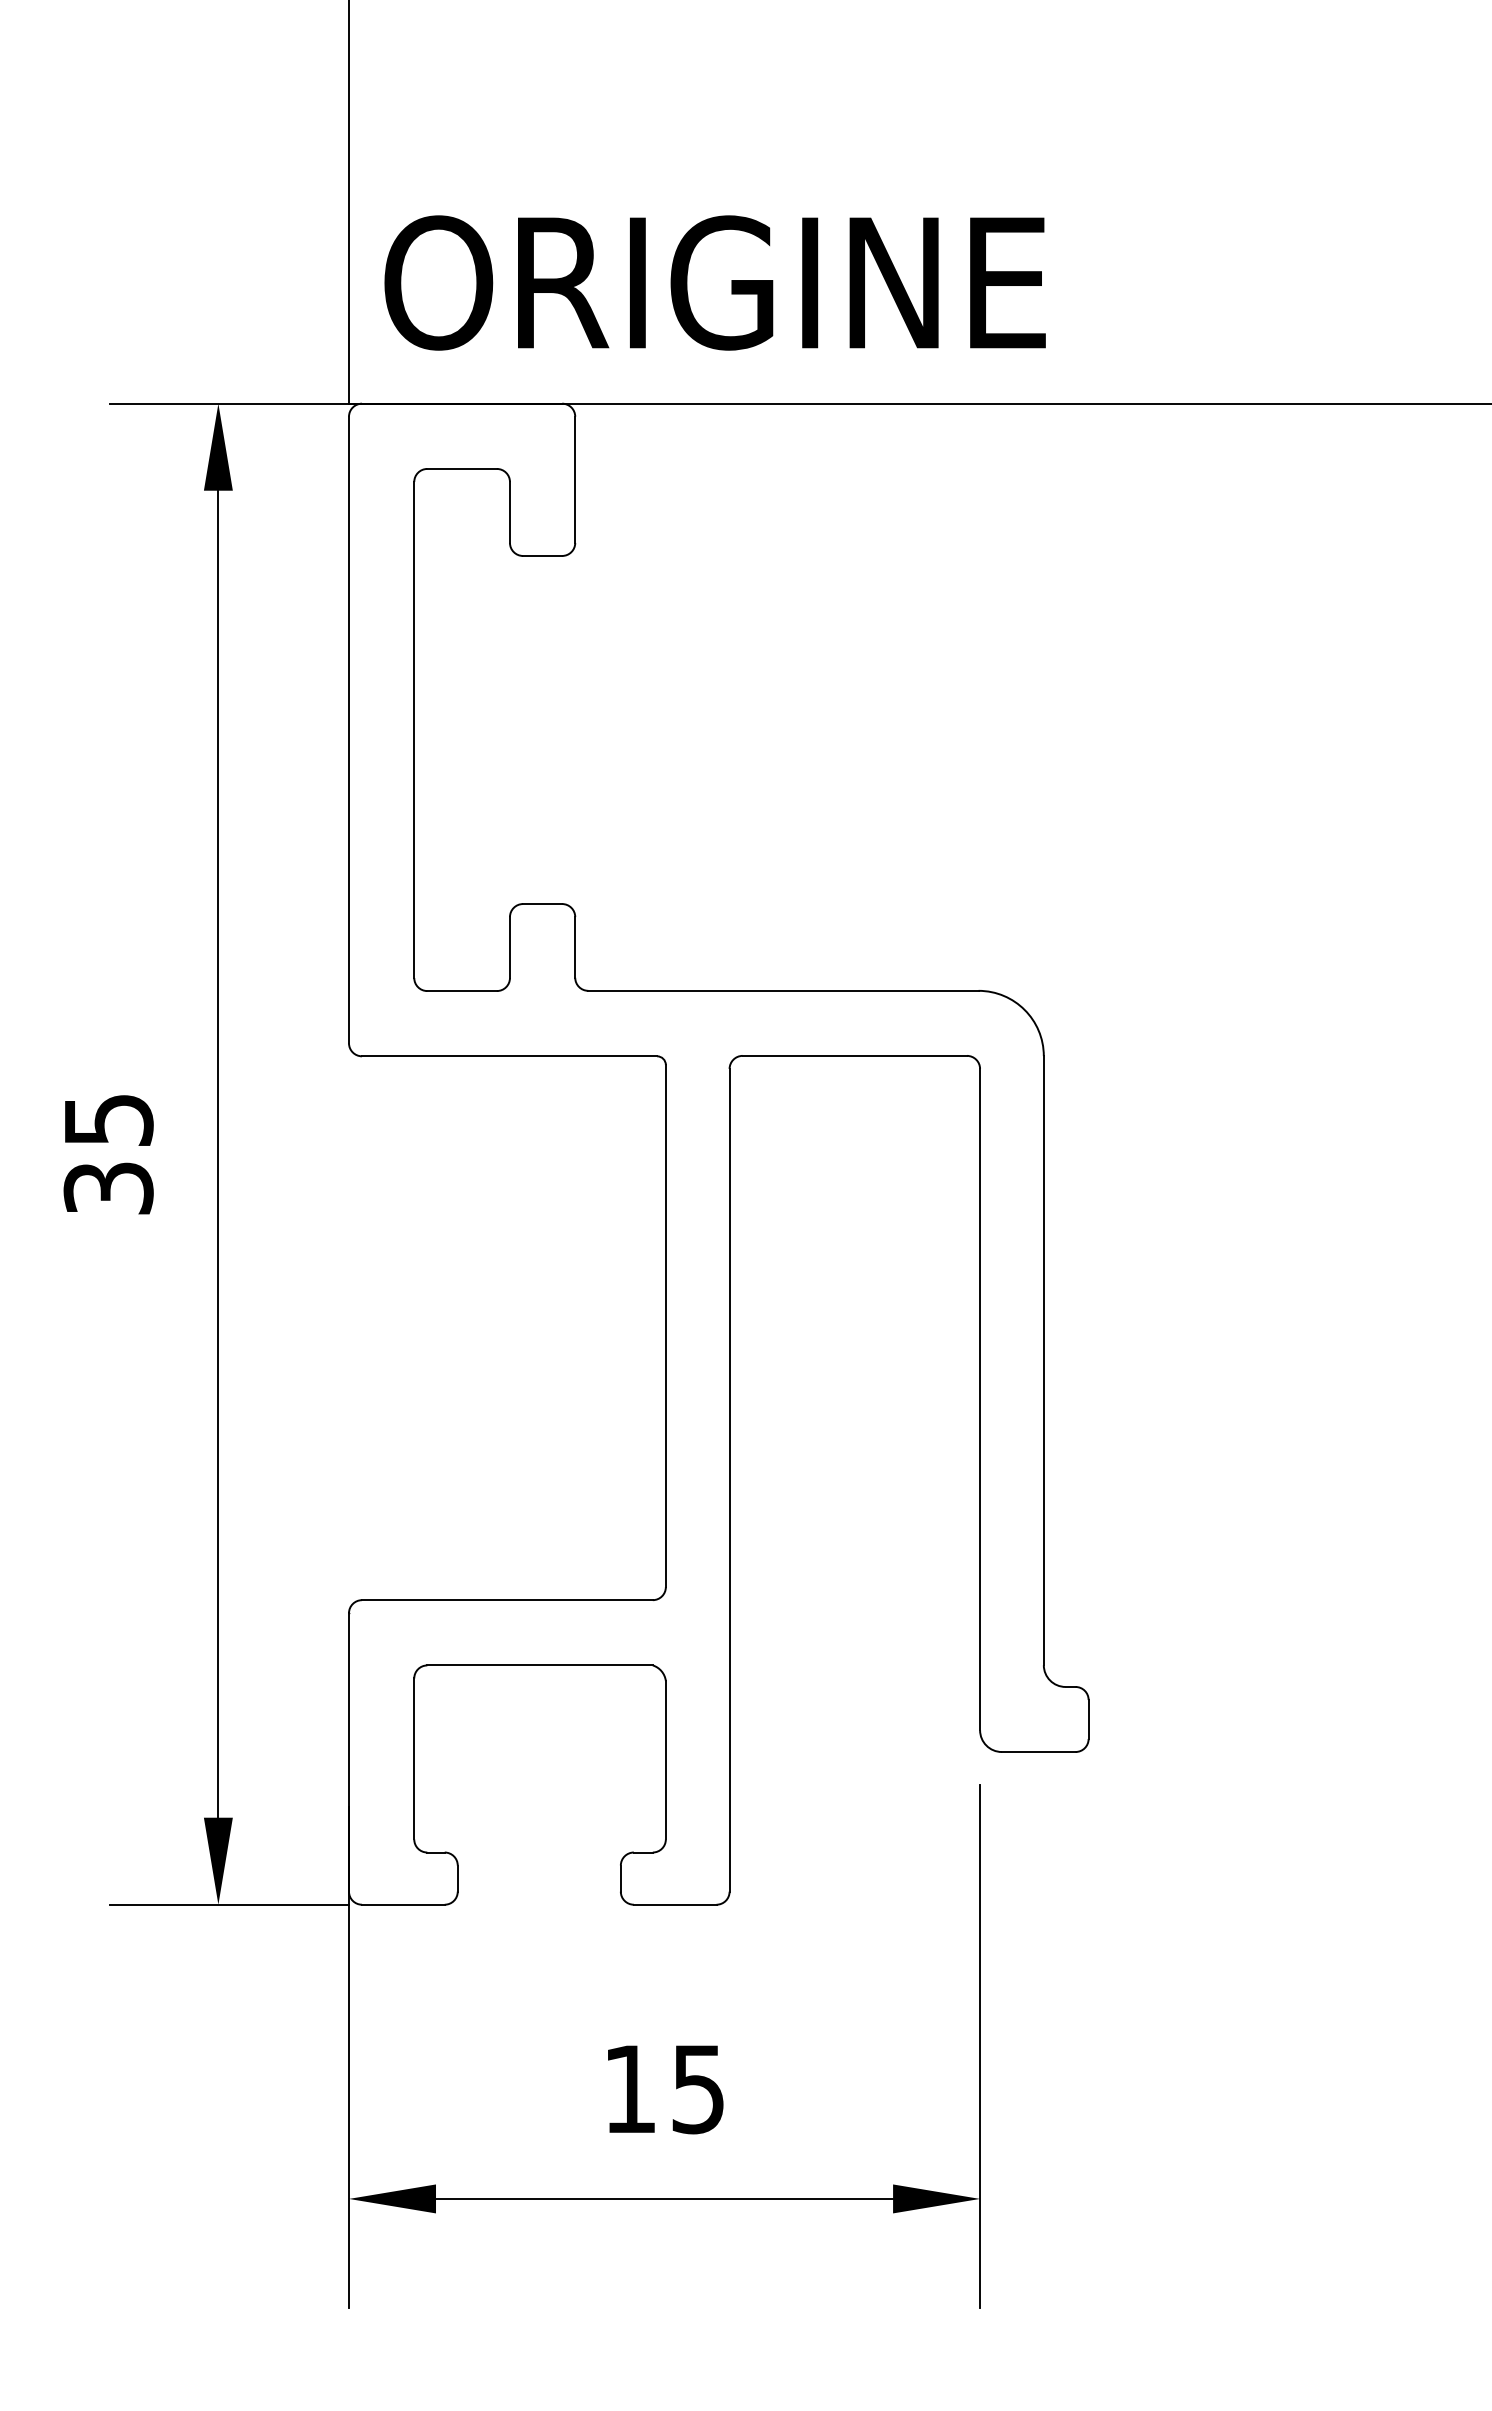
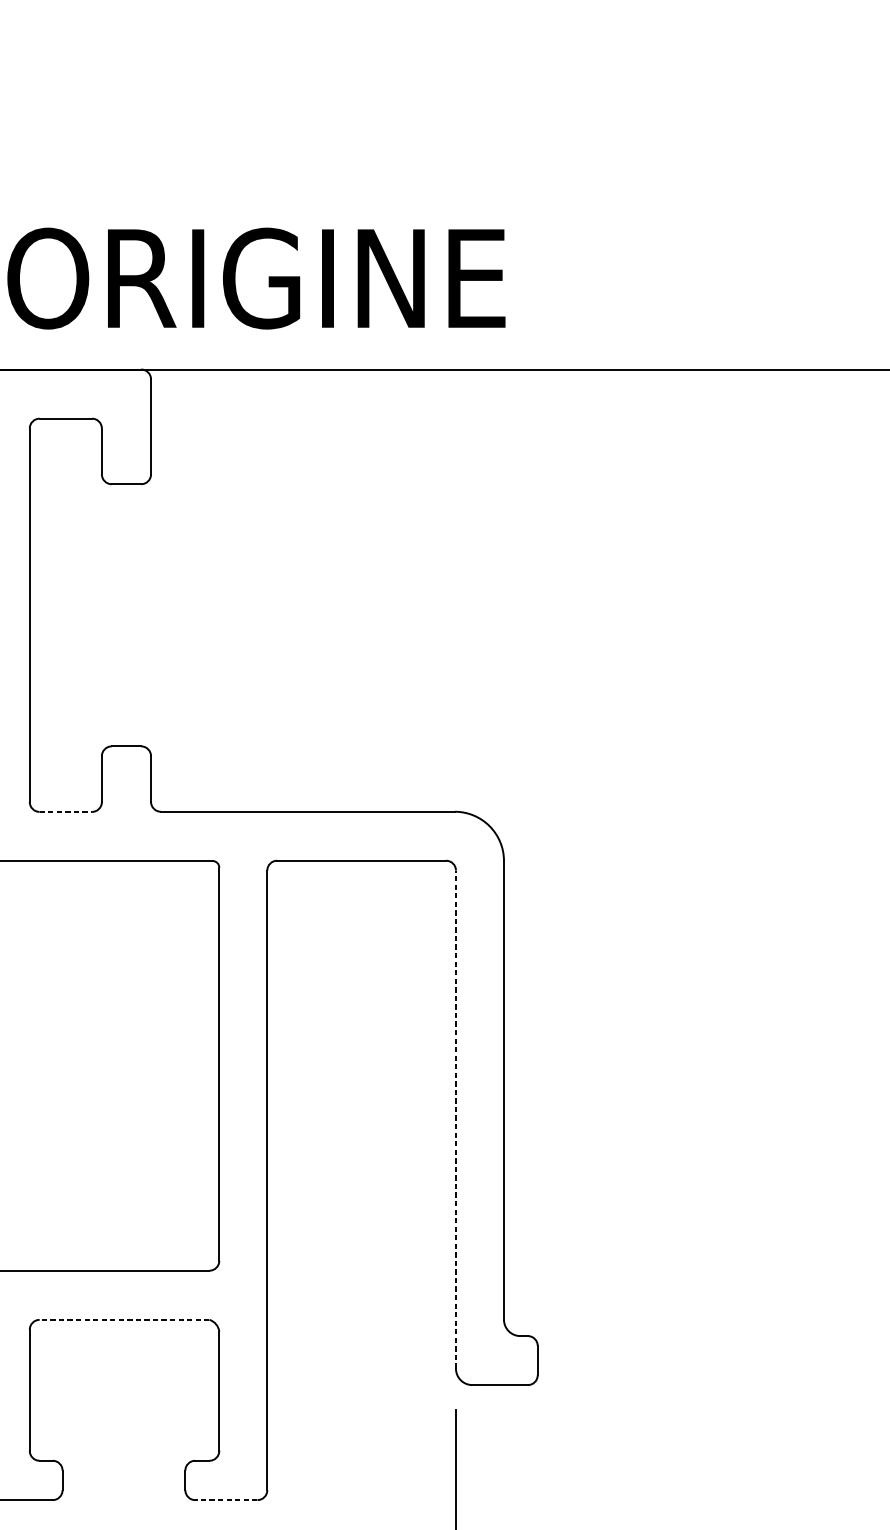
line: (462, 991) -> (66, 812), solid -> dashed
line: (980, 1399) -> (456, 1119), solid -> dashed
line: (540, 1665) -> (124, 1319), solid -> dashed
line: (674, 1904) -> (225, 1499), solid -> dashed

